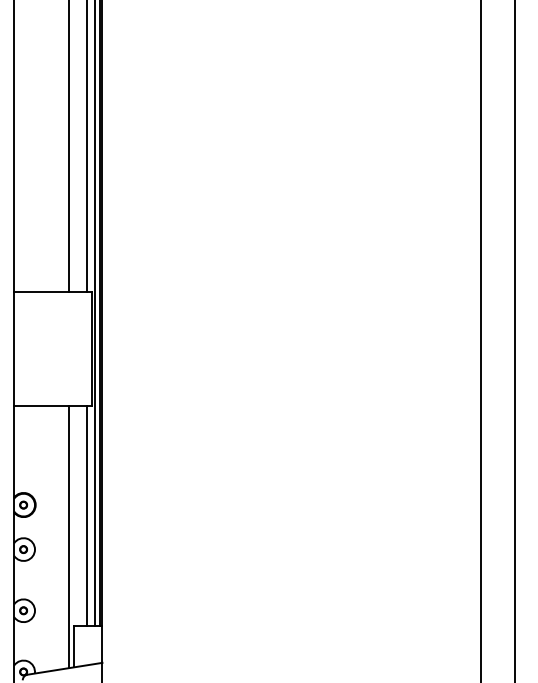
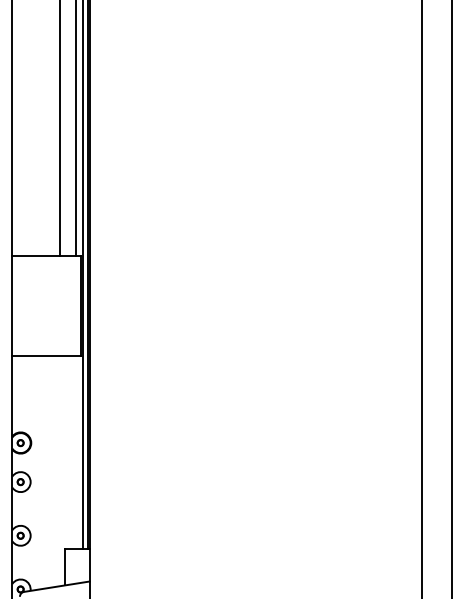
line: (86, 515) -> (75, 452), removed
line: (68, 537) -> (60, 471), removed

